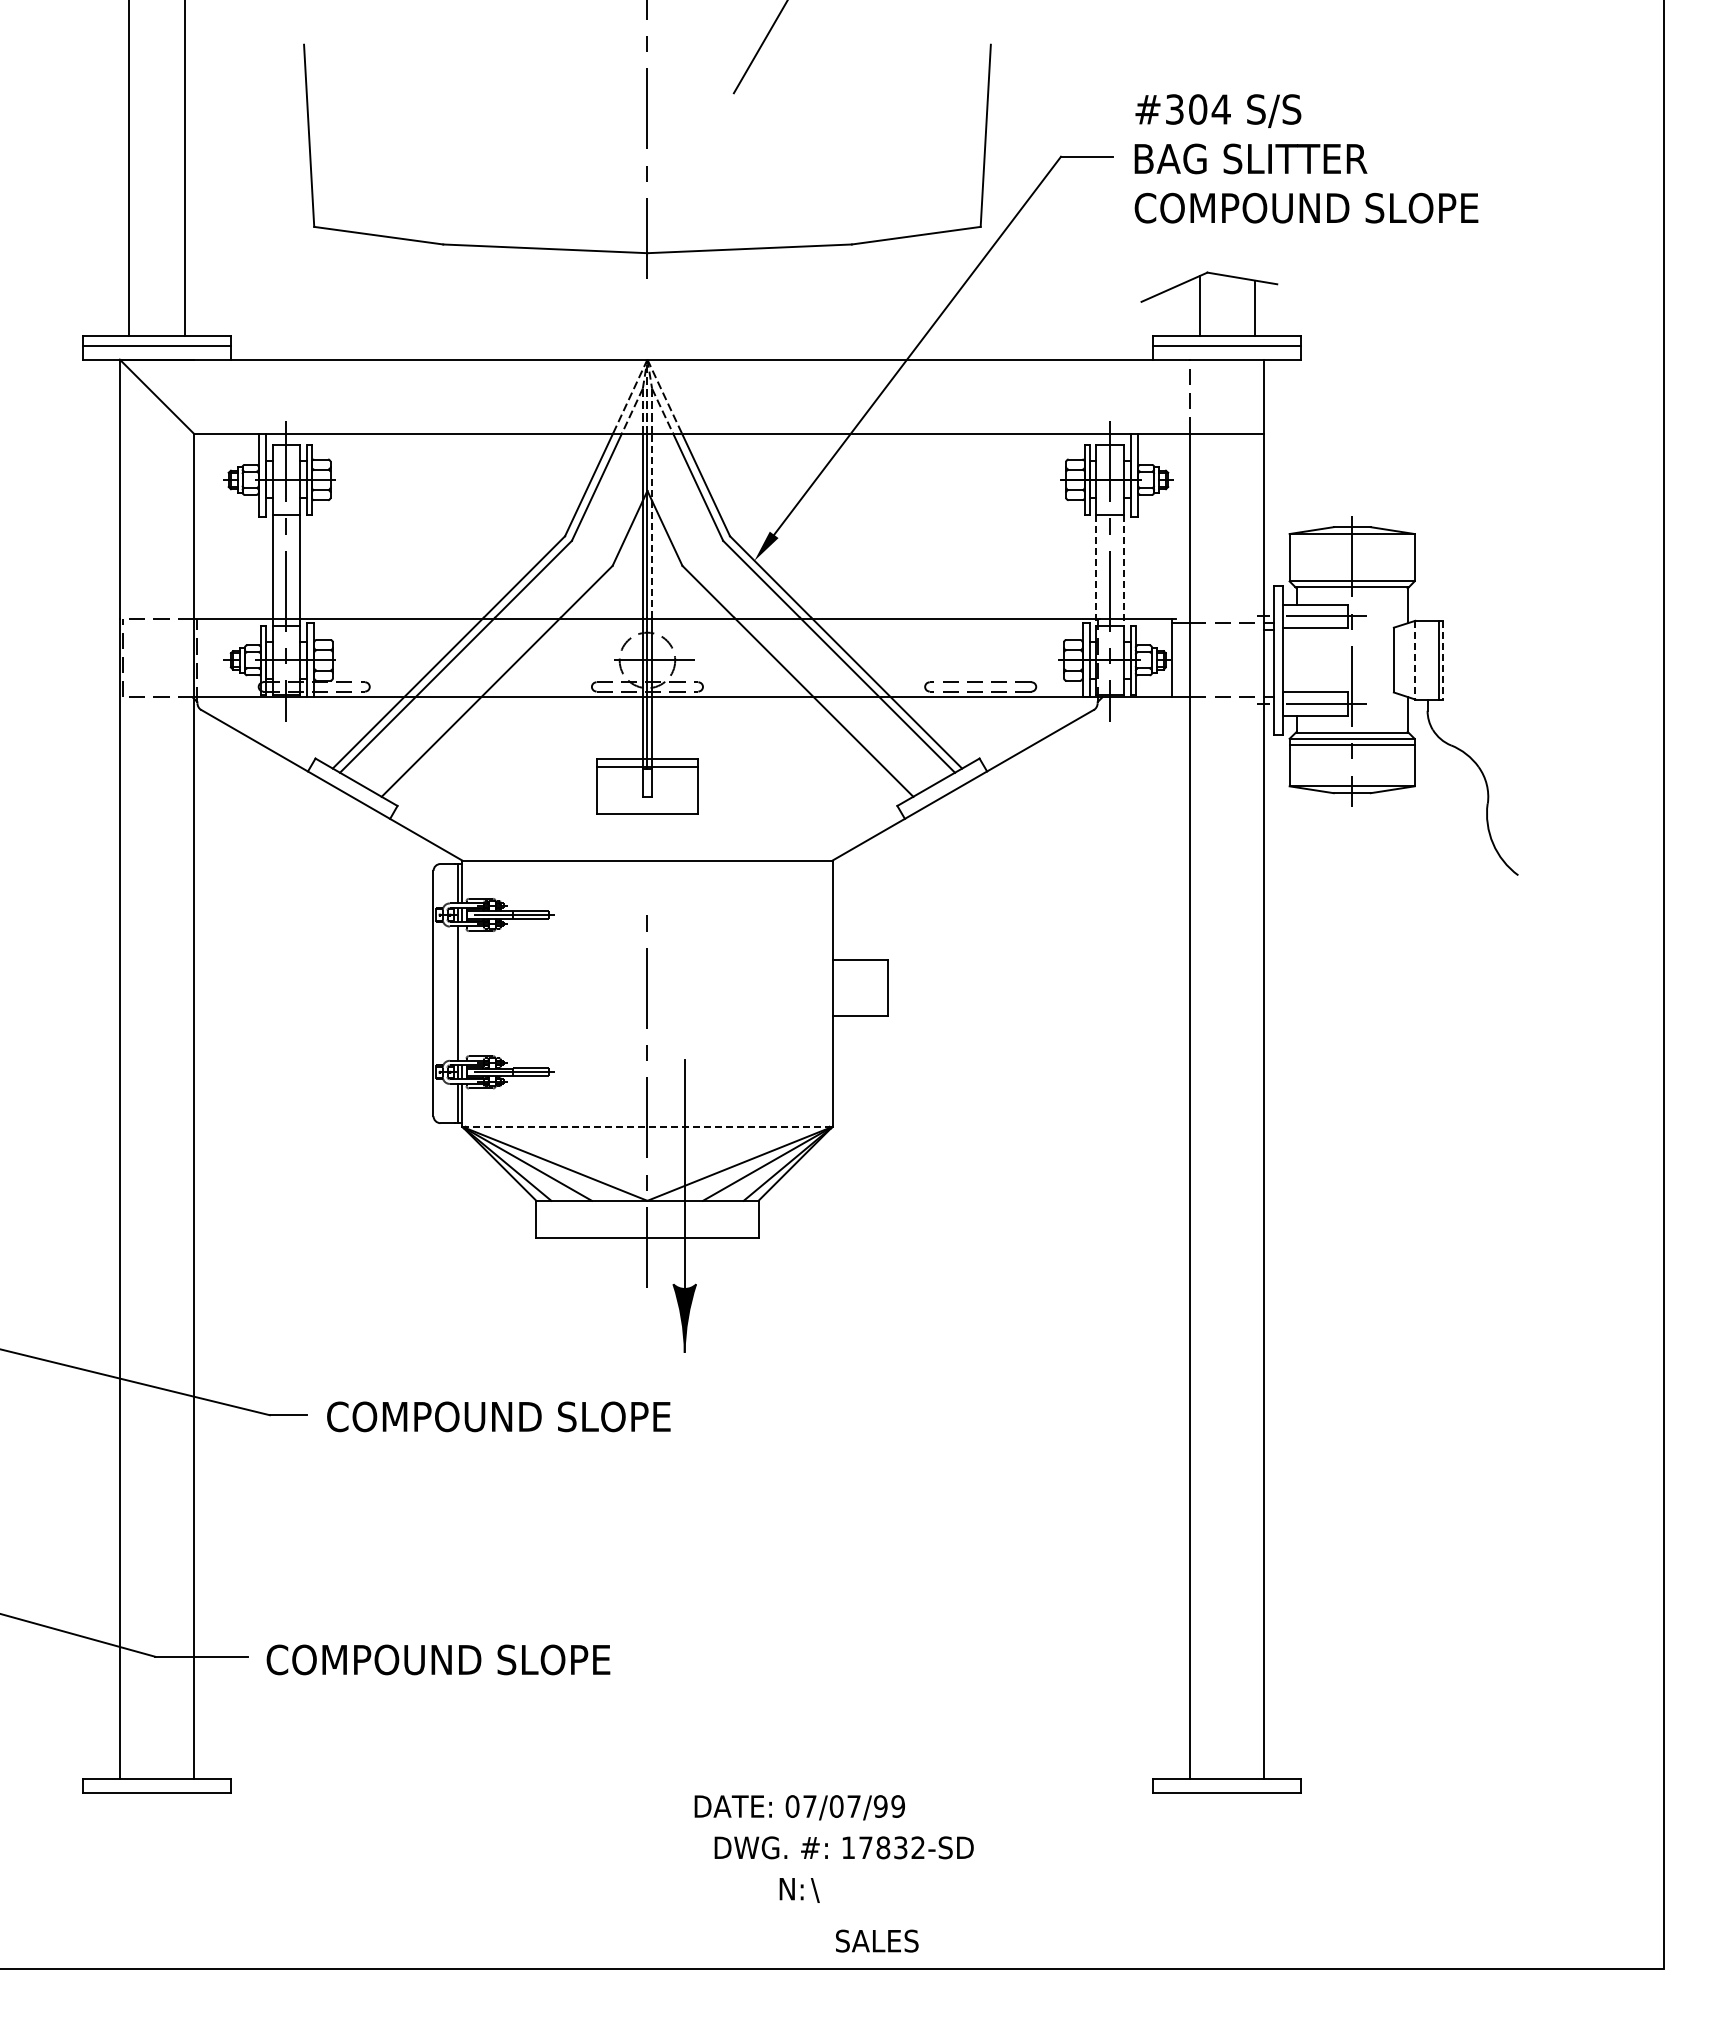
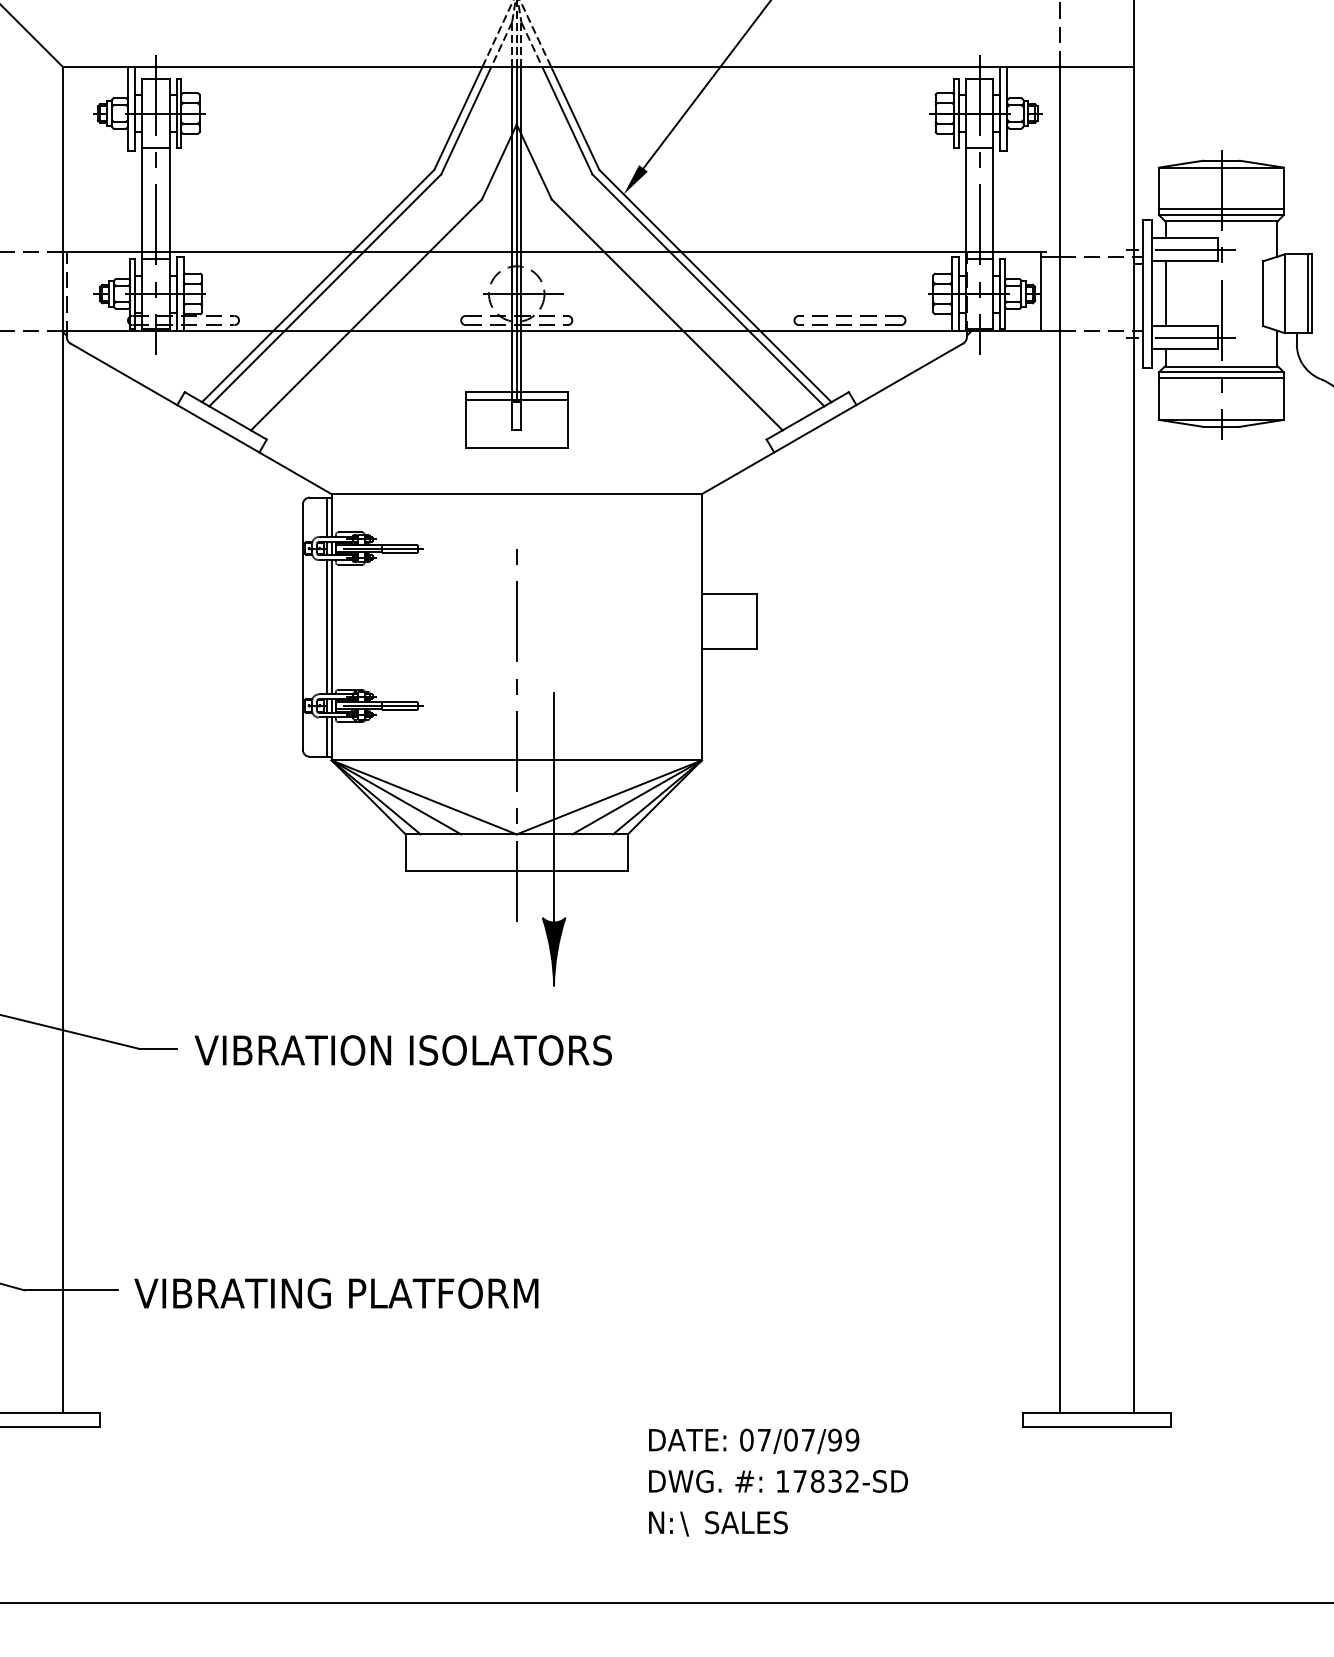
line: (652, 525) -> (521, 159), dashed -> solid
line: (1096, 570) -> (965, 204), dashed -> solid
line: (1124, 570) -> (993, 204), dashed -> solid
line: (1351, 575) -> (1220, 209), added
line: (1296, 659) -> (1165, 293), added
line: (1415, 660) -> (1284, 294), dashed -> solid
line: (1443, 660) -> (1312, 294), dashed -> solid
line: (462, 993) -> (331, 627), added
line: (647, 1126) -> (516, 760), dashed -> solid
text: (533, 1416) -> (402, 1050), COMPOUND SLOPE -> VIBRATION ISOLATORS
text: (467, 1659) -> (336, 1293), COMPOUND SLOPE -> VIBRATING PLATFORM
text: (799, 1807) -> (753, 1441), moved
text: (843, 1847) -> (777, 1481), moved
text: (877, 1940) -> (746, 1522), moved

